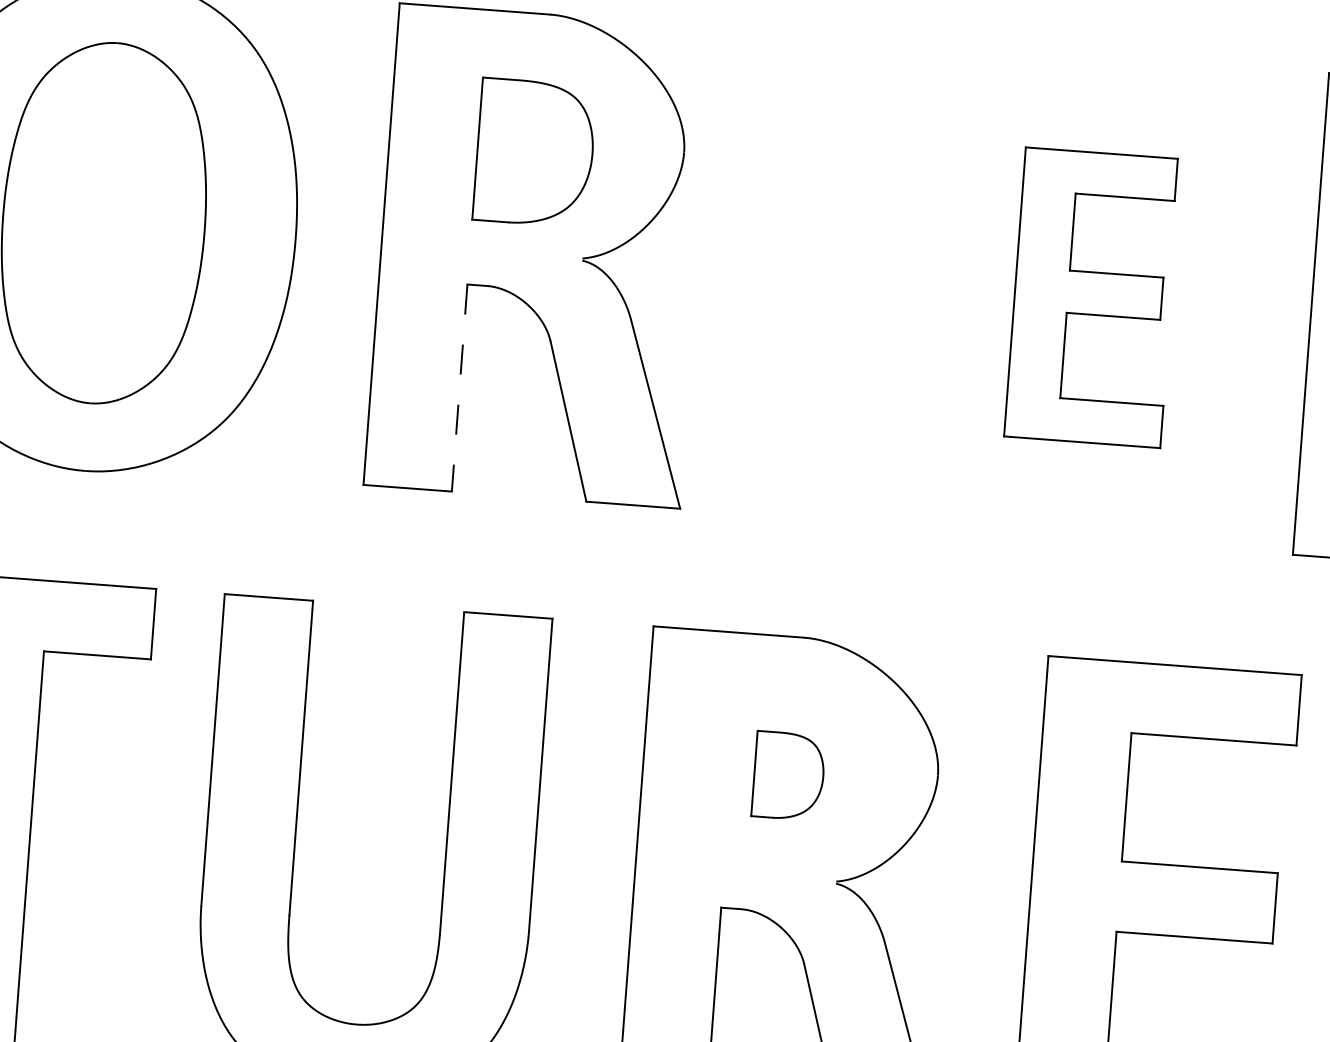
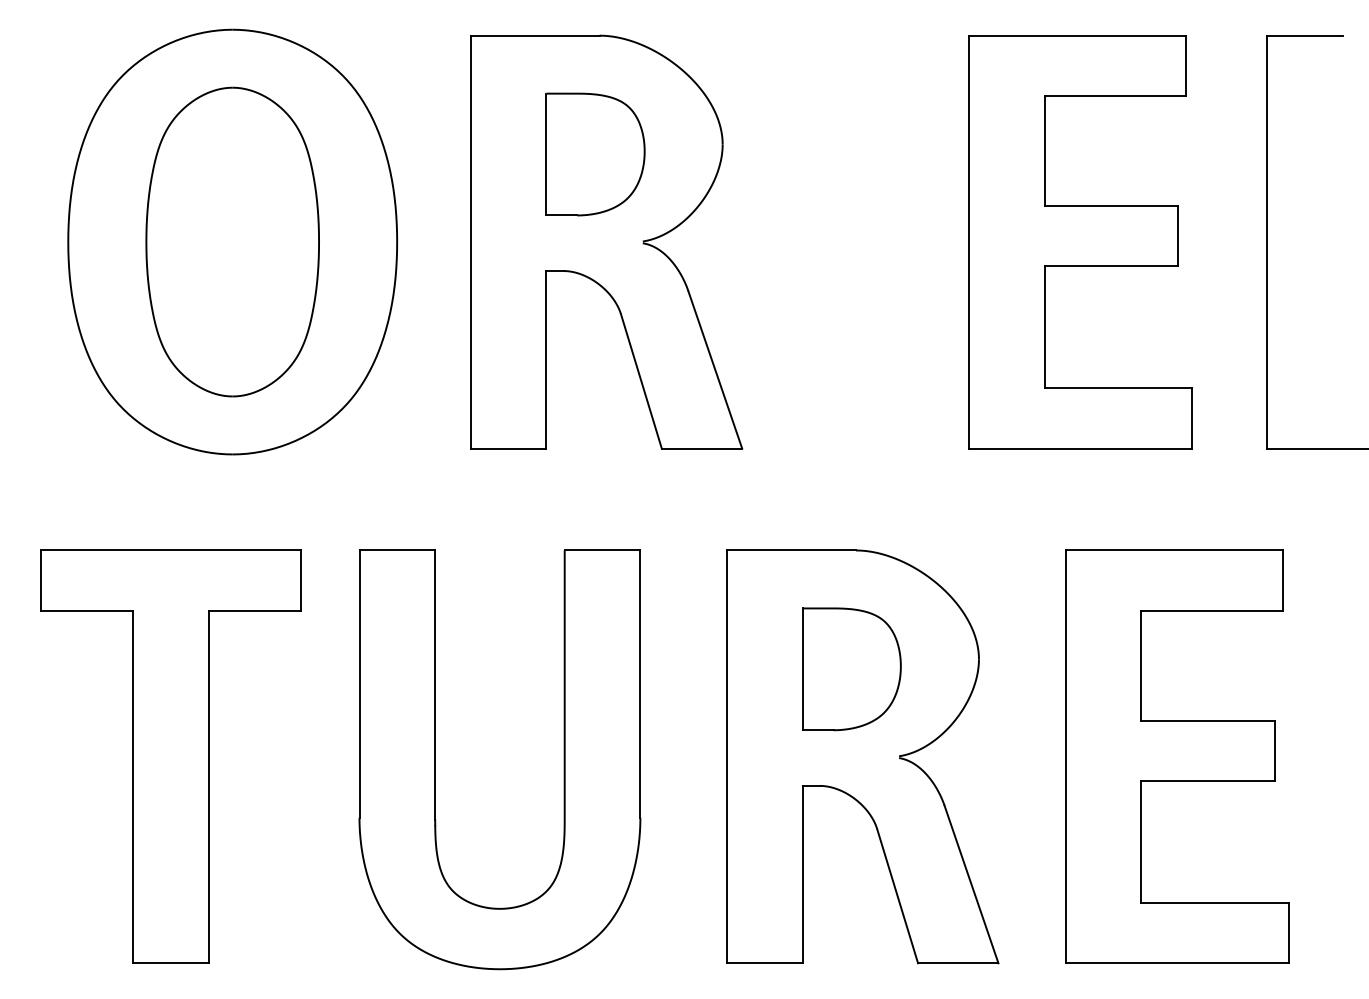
part: (1093, 298) -> (1080, 242), size x1.67
line: (459, 387) -> (546, 359), dashed -> solid
part: (788, 776) -> (851, 669), size x1.67

